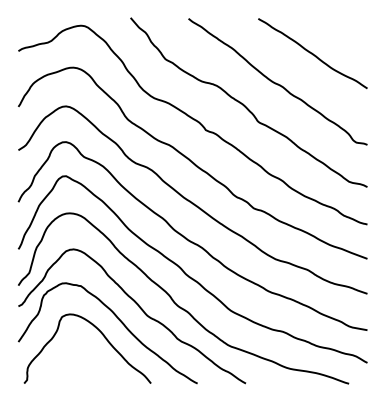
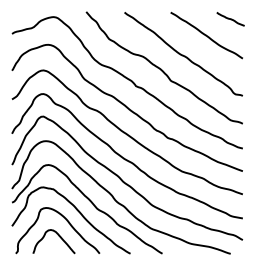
line: (348, 29) -> (230, 19), added
curve: (88, 357) -> (58, 236), added

